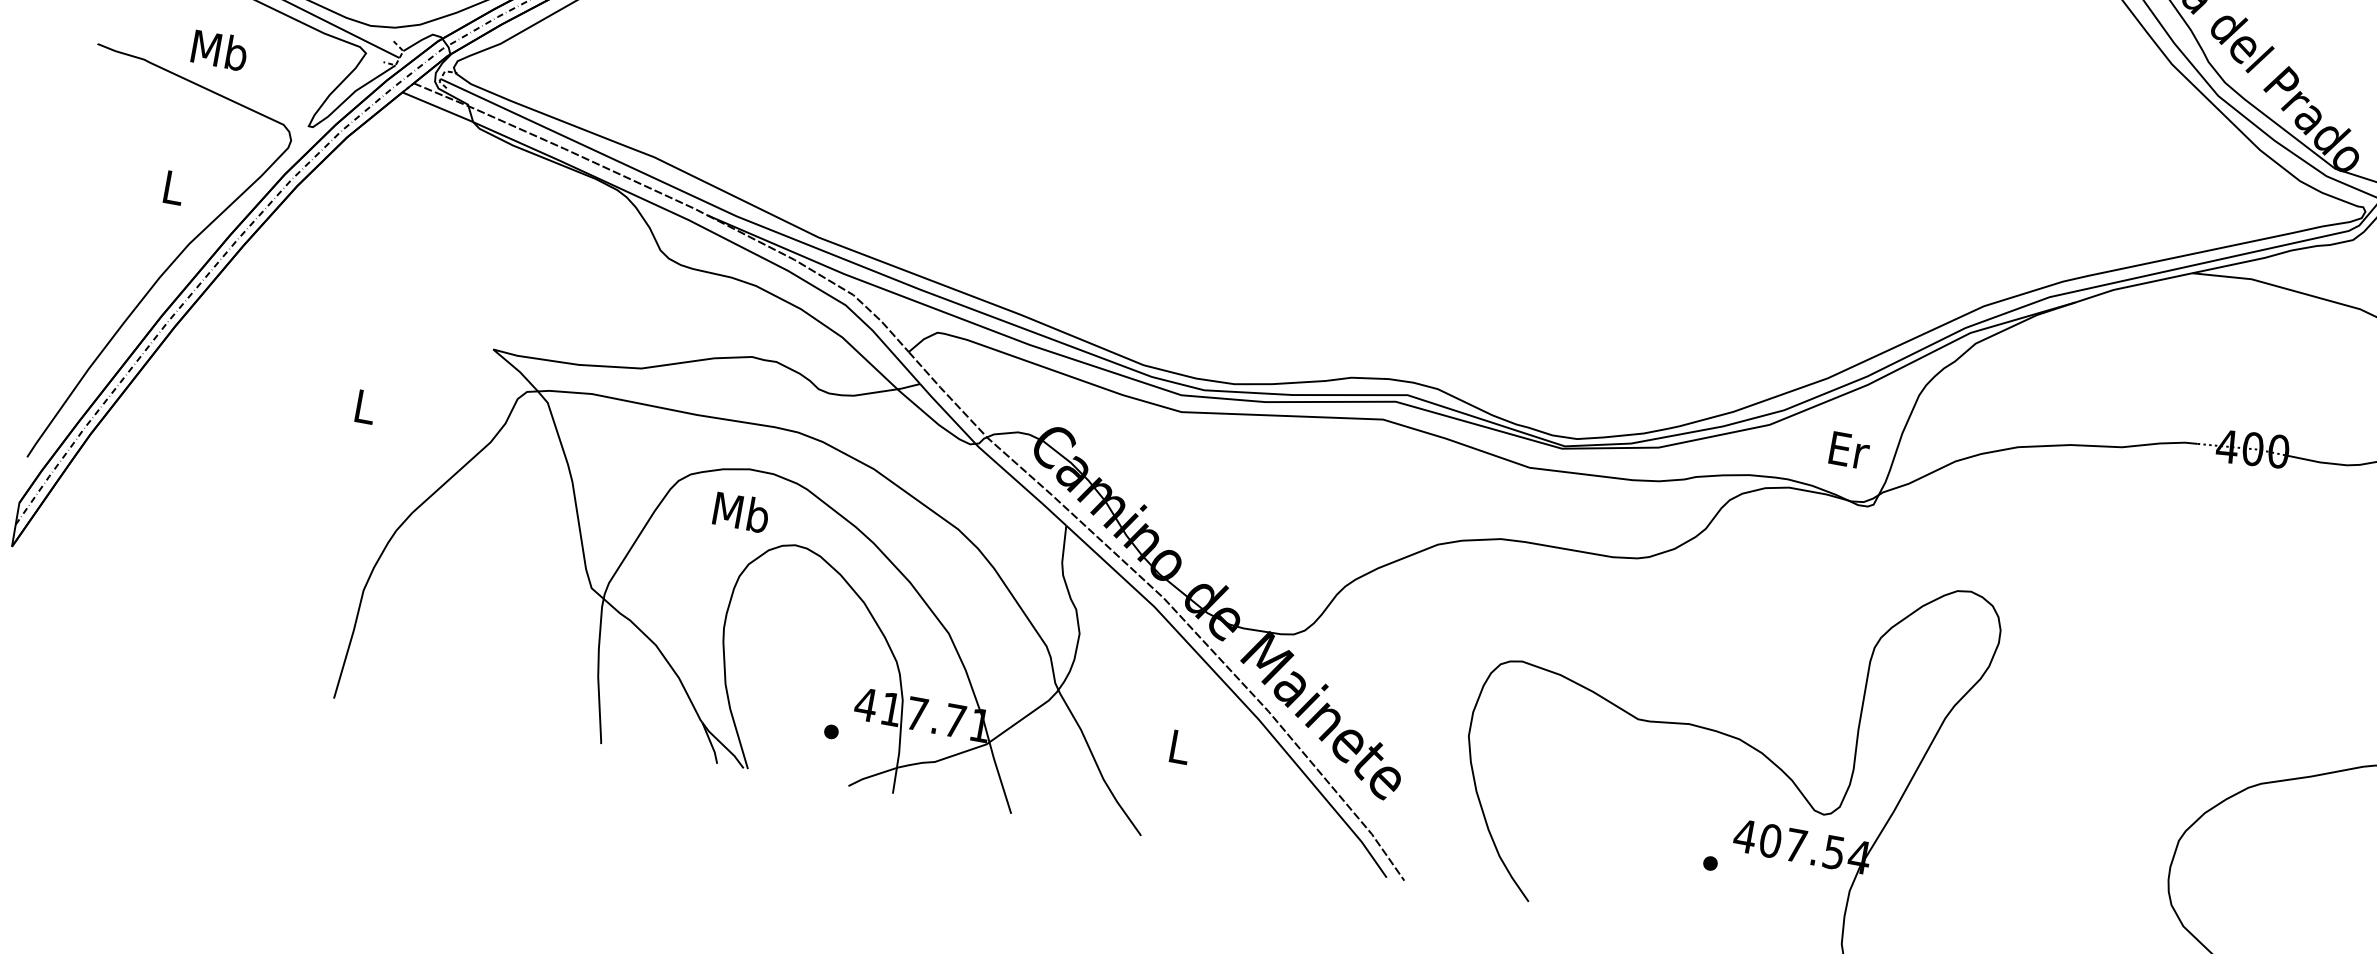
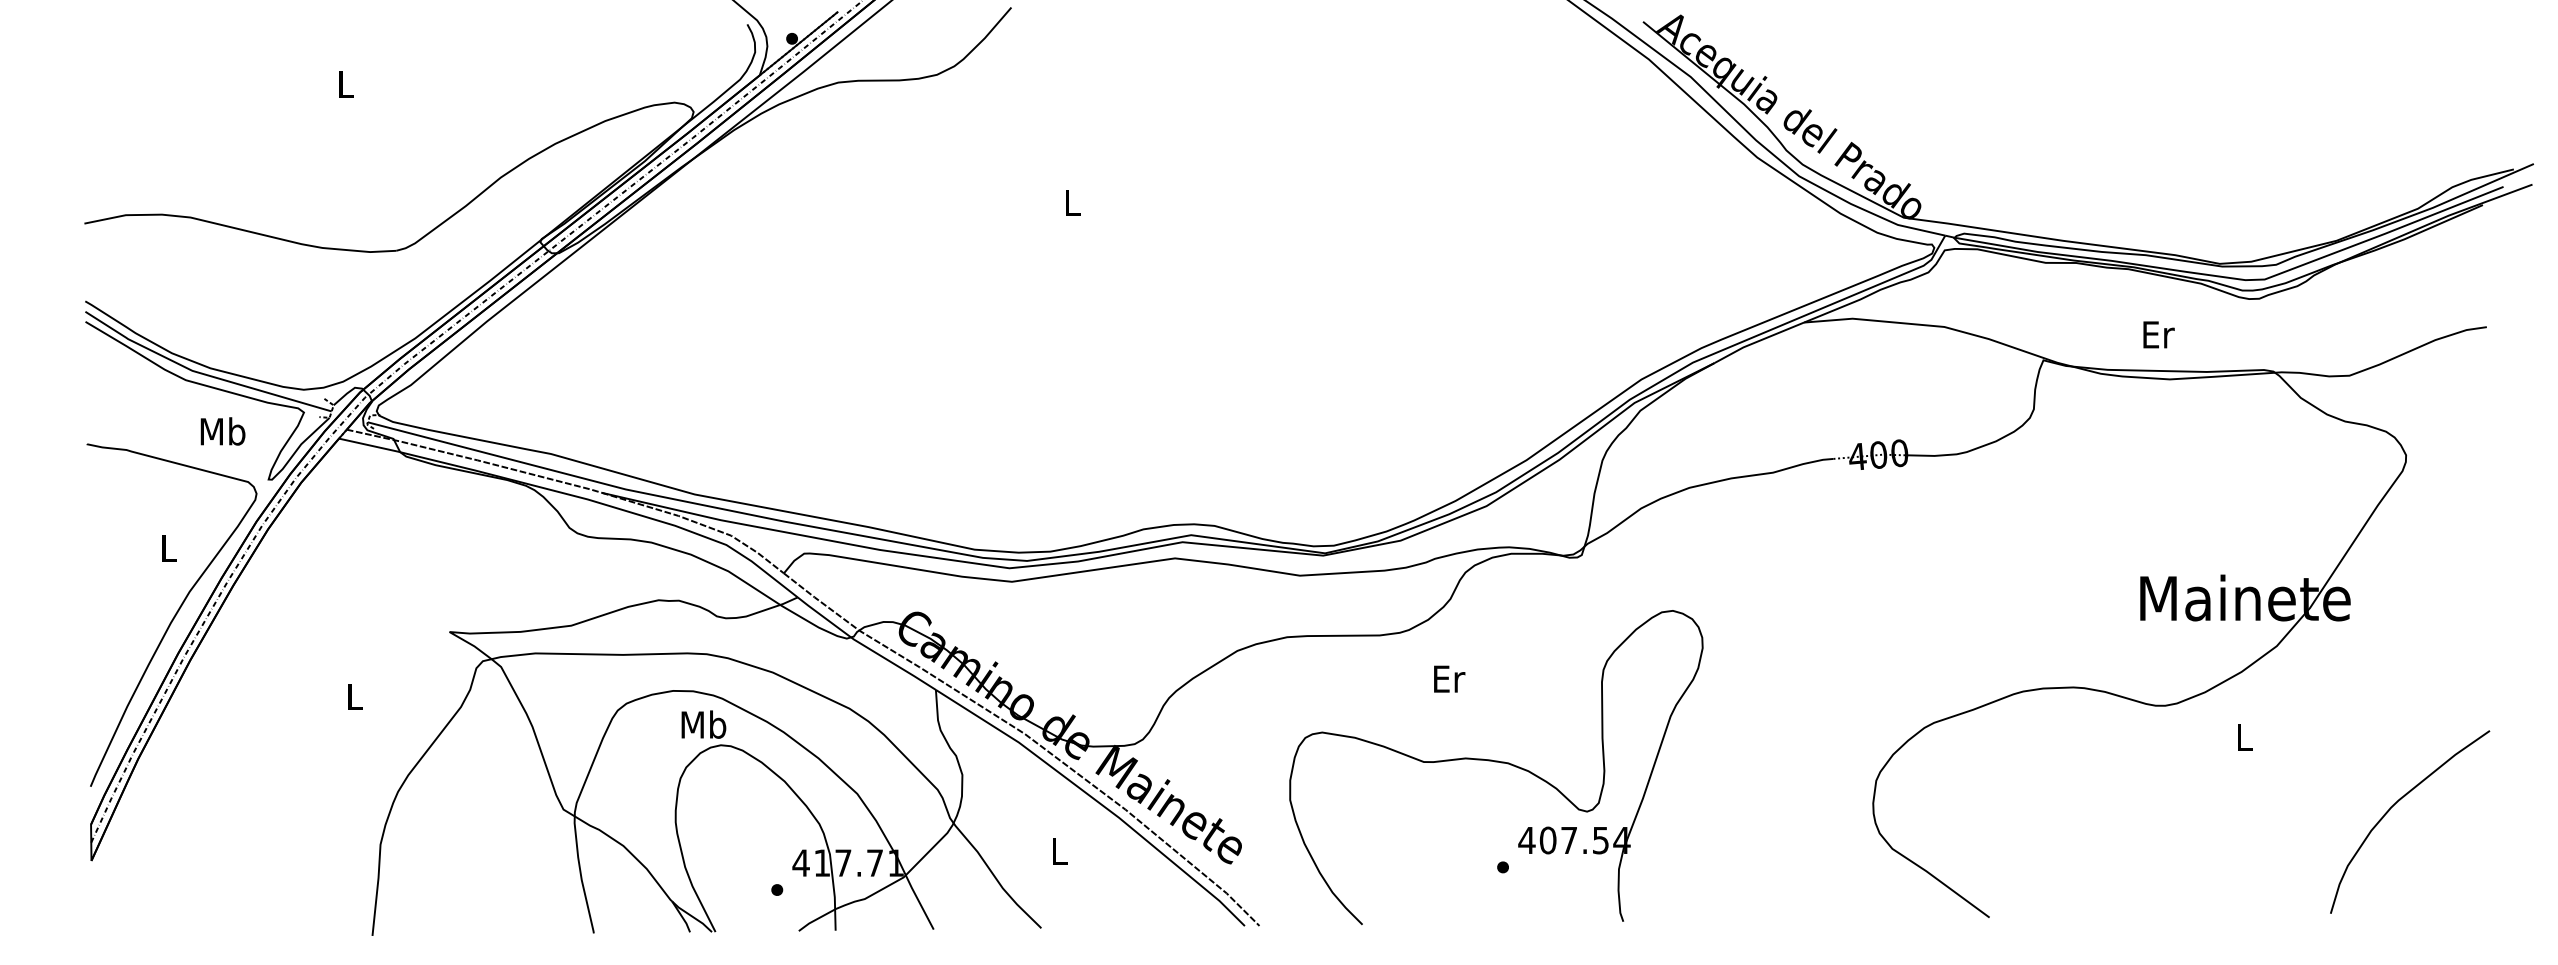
text: (219, 50) -> (222, 431), moved
text: (1849, 449) -> (1449, 678), moved
text: (741, 512) -> (703, 724), moved

